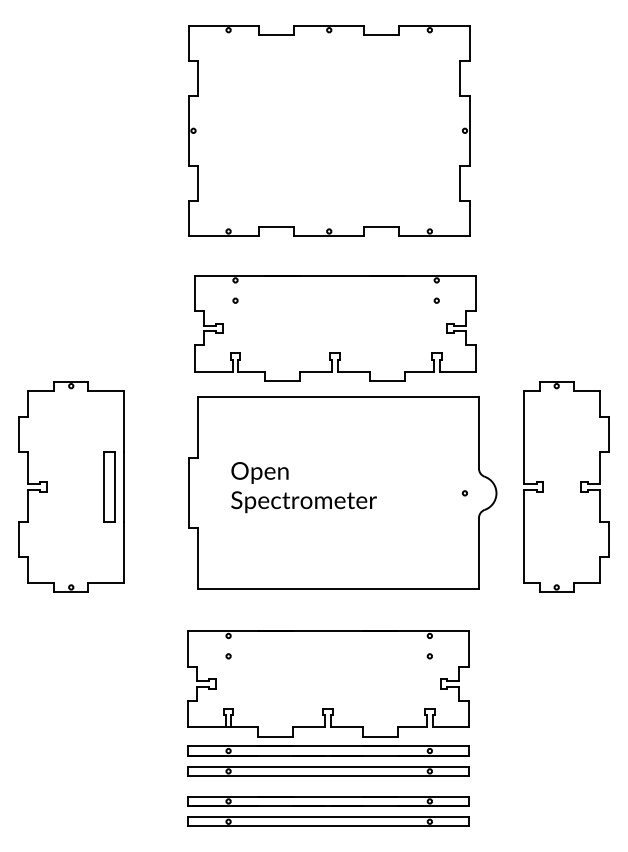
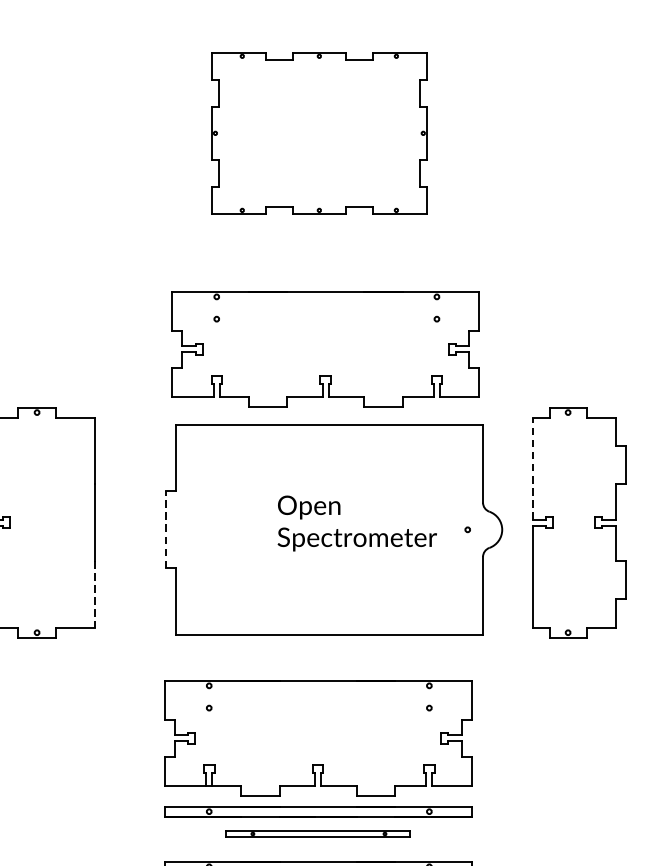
part: (329, 130) -> (319, 132), size x0.7
line: (524, 437) -> (532, 468), solid -> dashed
part: (109, 486) -> (78, 522), removed
text: (303, 487) -> (356, 523), moved
line: (188, 492) -> (165, 528), solid -> dashed
line: (123, 552) -> (94, 594), solid -> dashed
part: (328, 771) -> (318, 834), size x0.6

